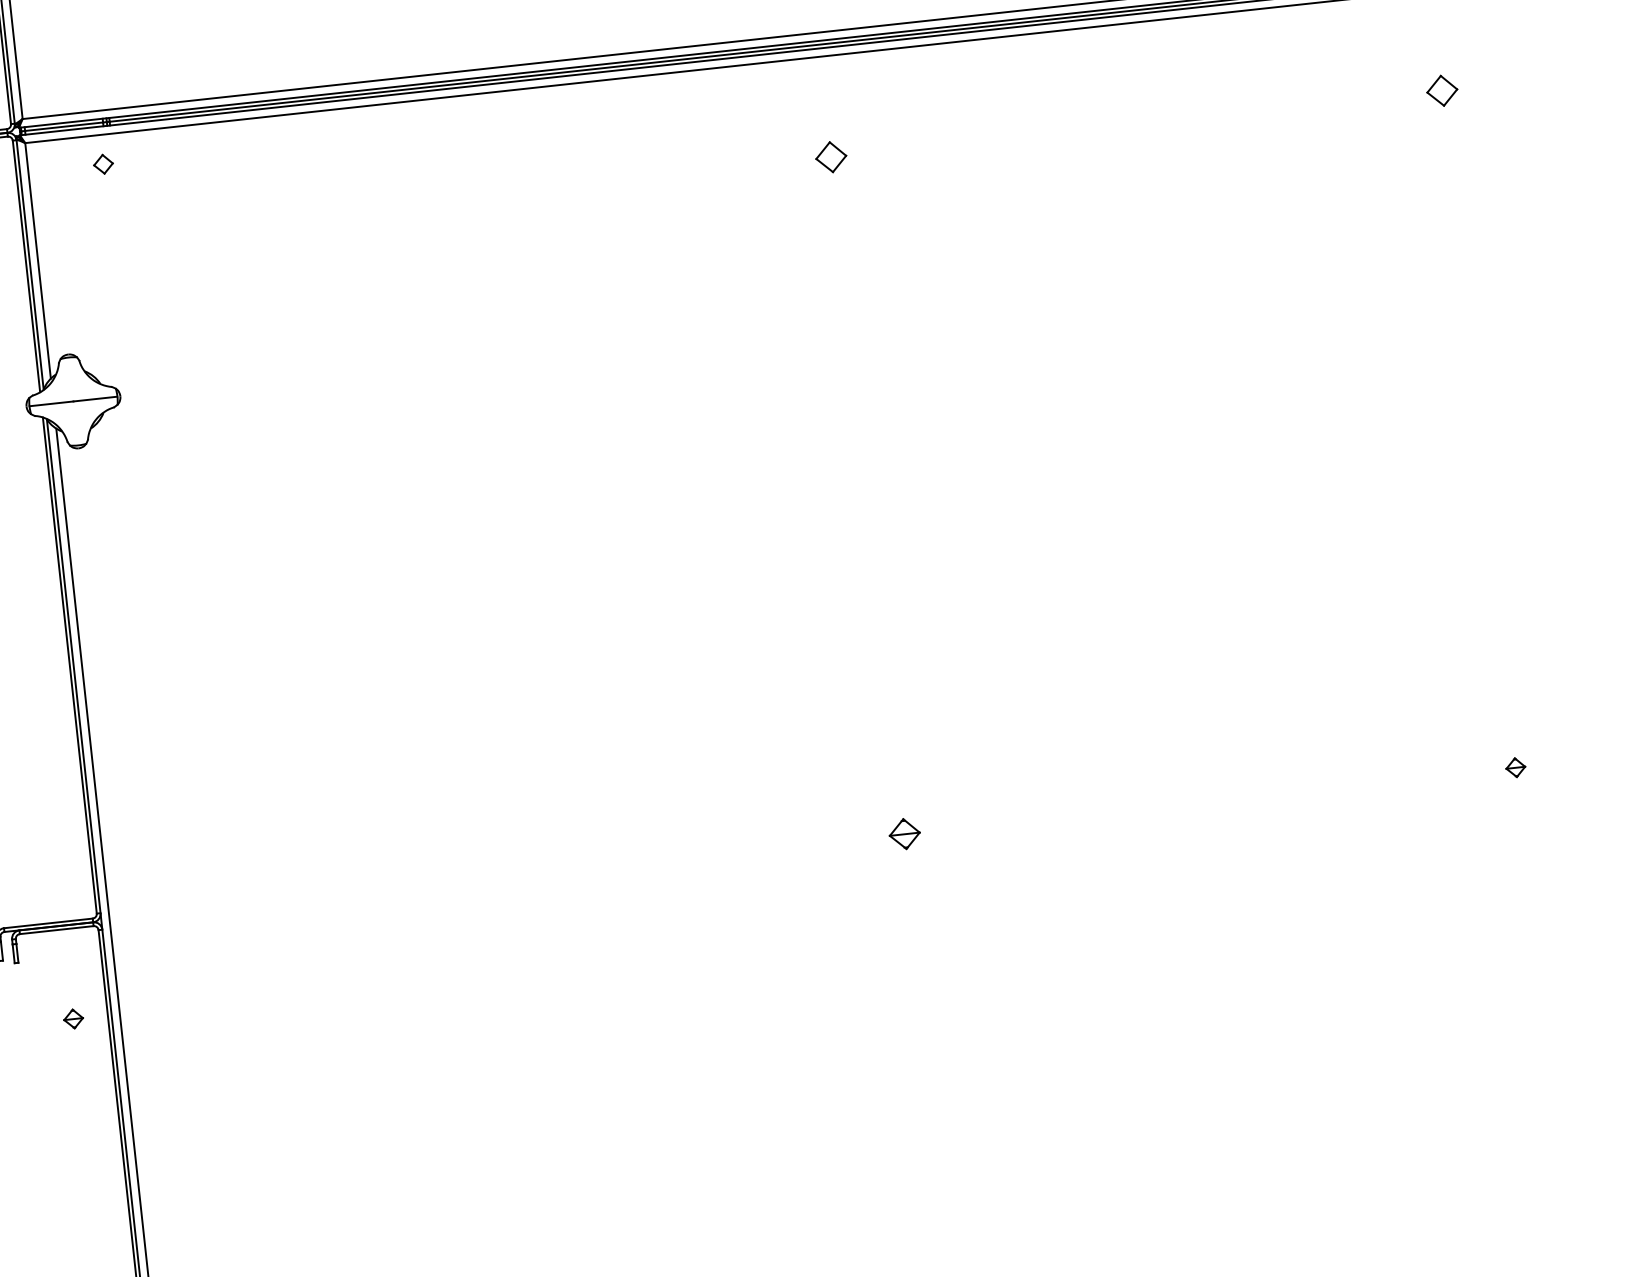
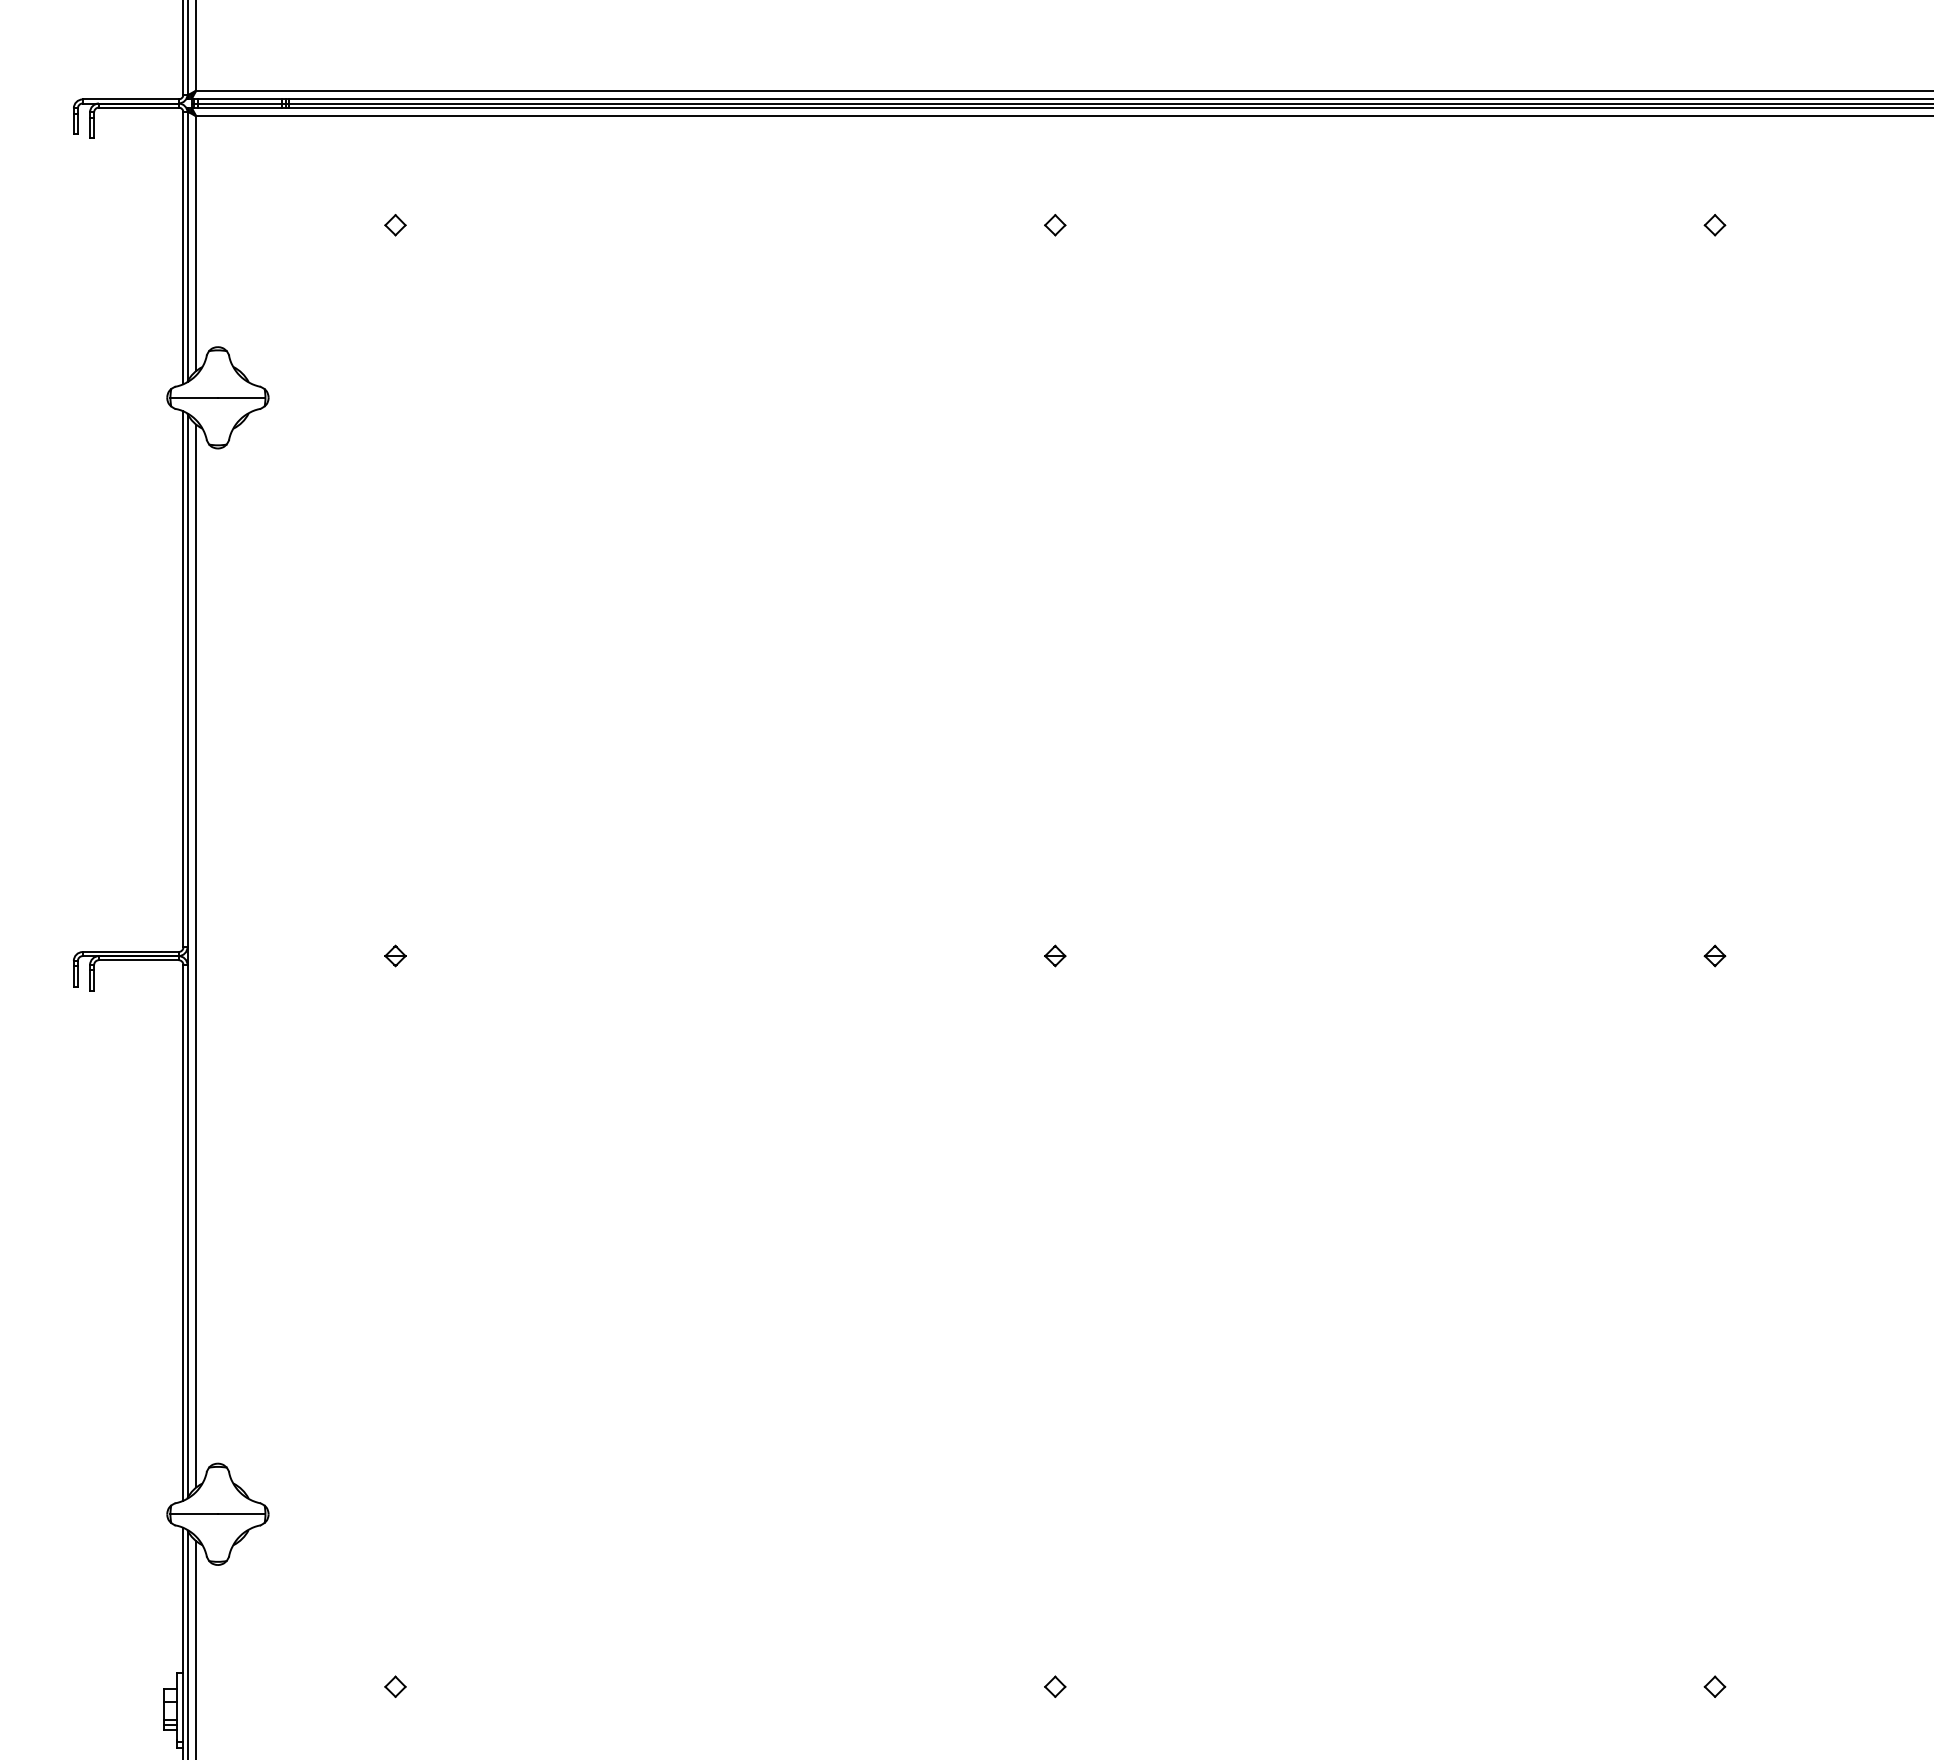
part: (1441, 91) -> (1714, 225), size x0.62
part: (831, 157) -> (1055, 225), size x0.62
part: (103, 164) -> (395, 225), moved
part: (905, 833) -> (1055, 955), size x0.62
part: (73, 1018) -> (395, 955), moved

